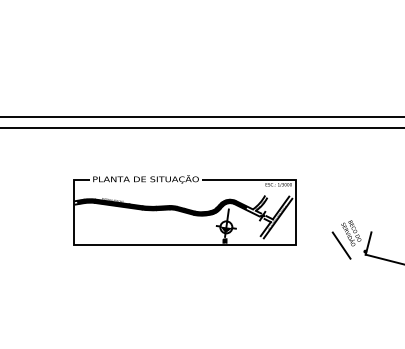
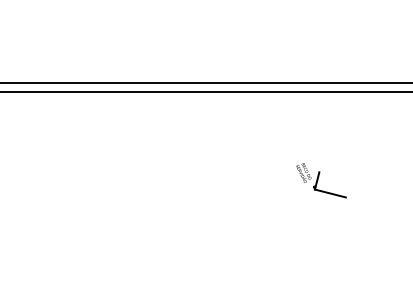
part: (185, 210) -> (175, 155), removed
line: (341, 245) -> (296, 182), removed

